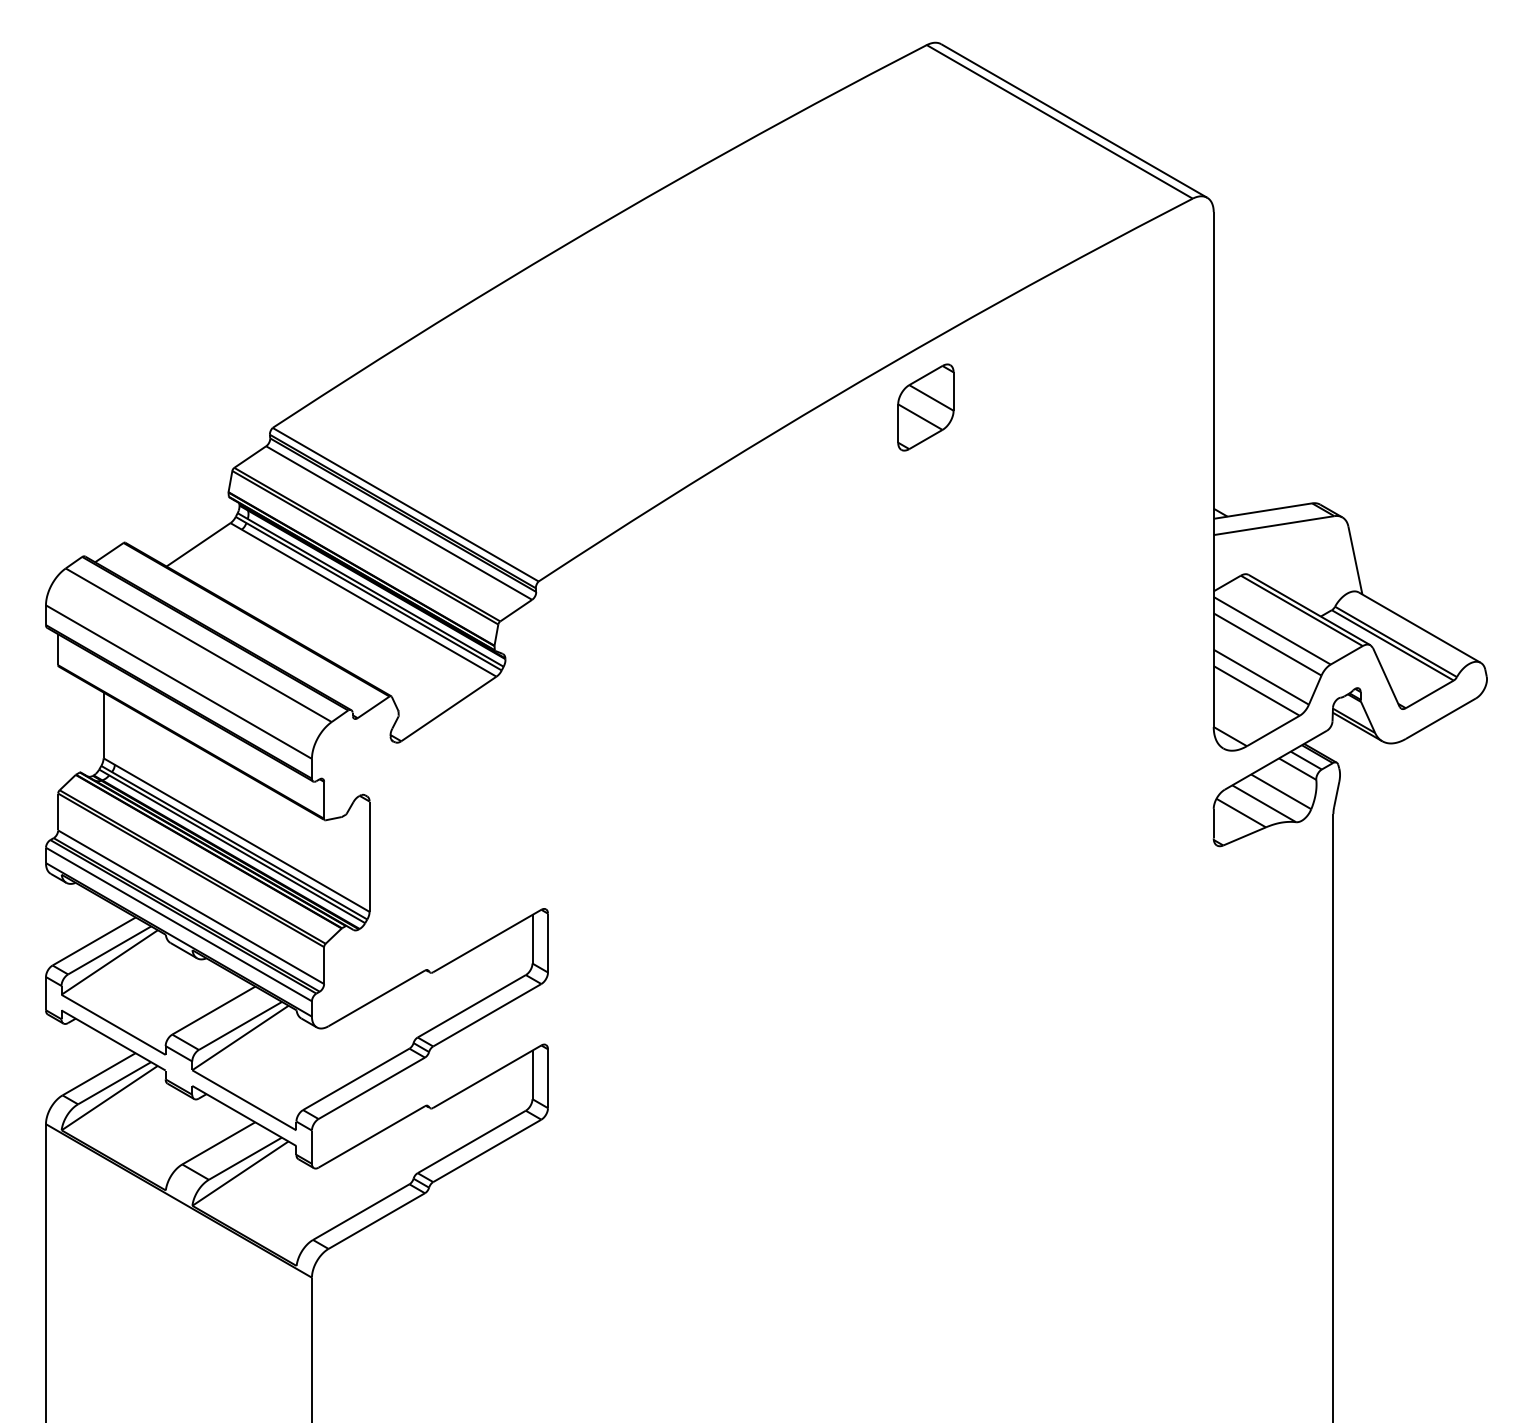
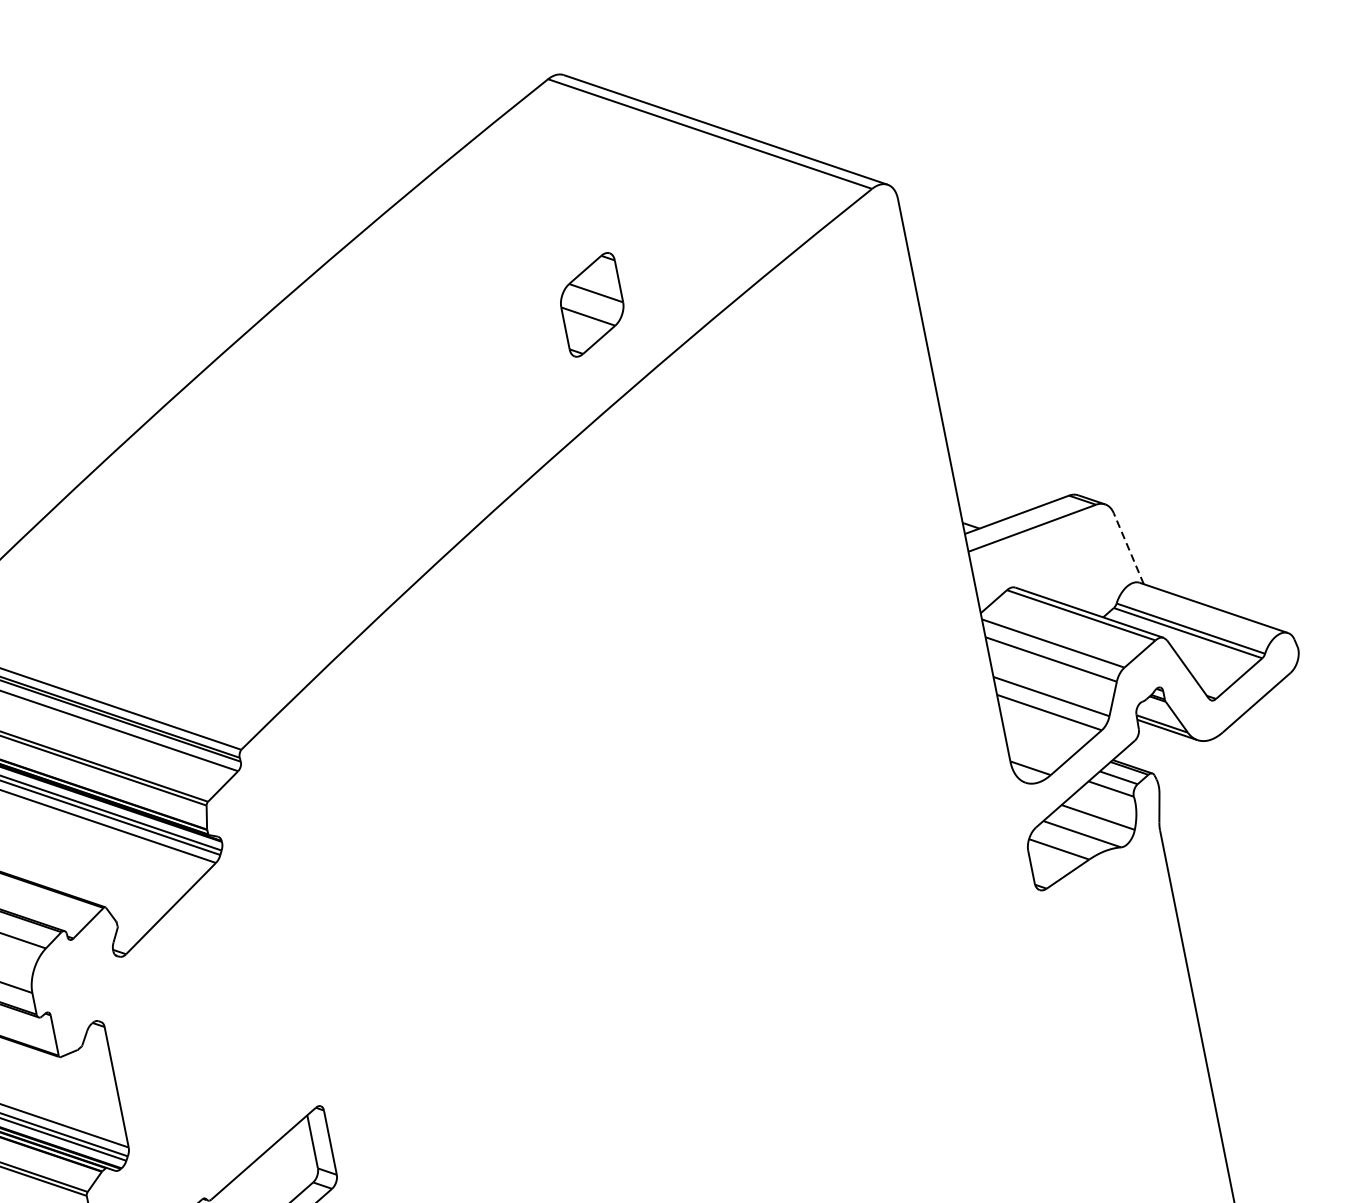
part: (925, 407) -> (591, 304), moved
line: (1355, 560) -> (1128, 548), solid -> dashed

